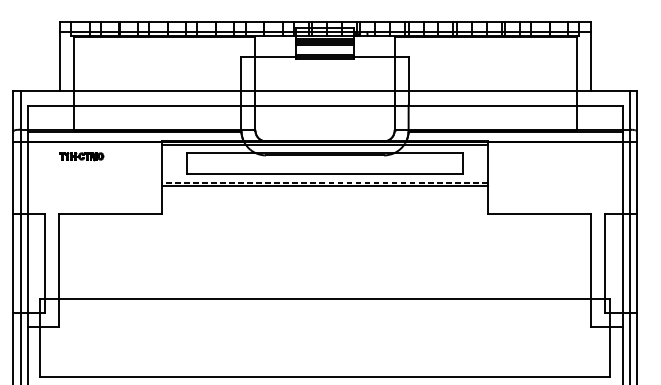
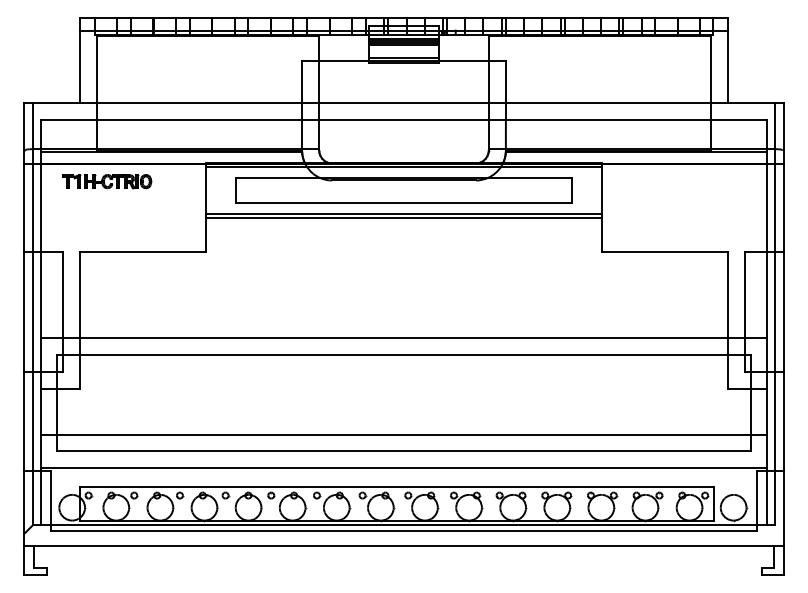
part: (81, 156) -> (107, 181), size x1.67
line: (324, 182) -> (403, 213), dashed -> solid
line: (324, 284) -> (403, 337), added
line: (324, 363) -> (403, 434), added

